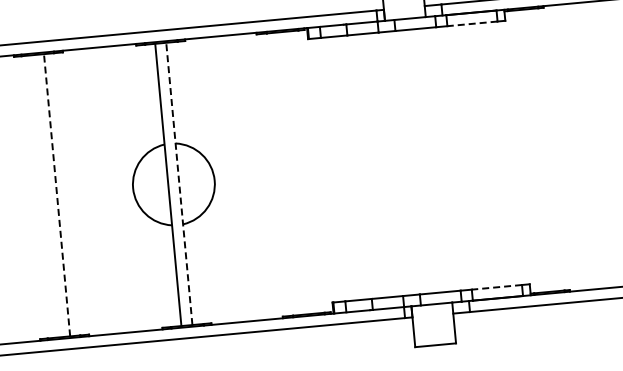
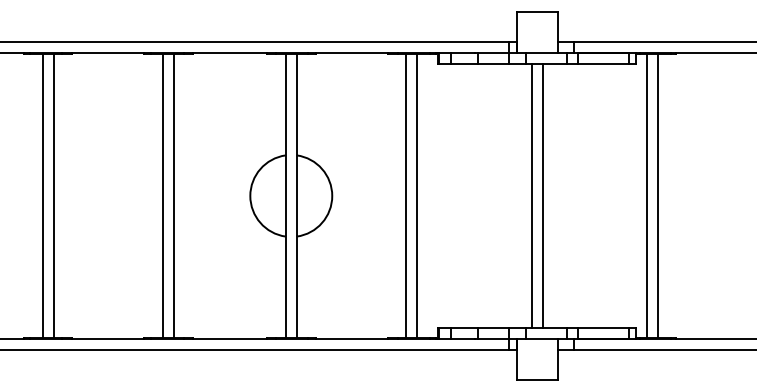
line: (471, 23) -> (602, 63), dashed -> solid
line: (538, 150) -> (657, 195), added
line: (527, 151) -> (646, 195), added
line: (424, 160) -> (542, 195), added
line: (413, 161) -> (531, 195), added
line: (299, 172) -> (417, 195), added
line: (288, 173) -> (406, 195), added
line: (179, 183) -> (296, 195), dashed -> solid
line: (56, 194) -> (173, 195), dashed -> solid
line: (45, 195) -> (162, 195), added
line: (496, 287) -> (602, 328), dashed -> solid

